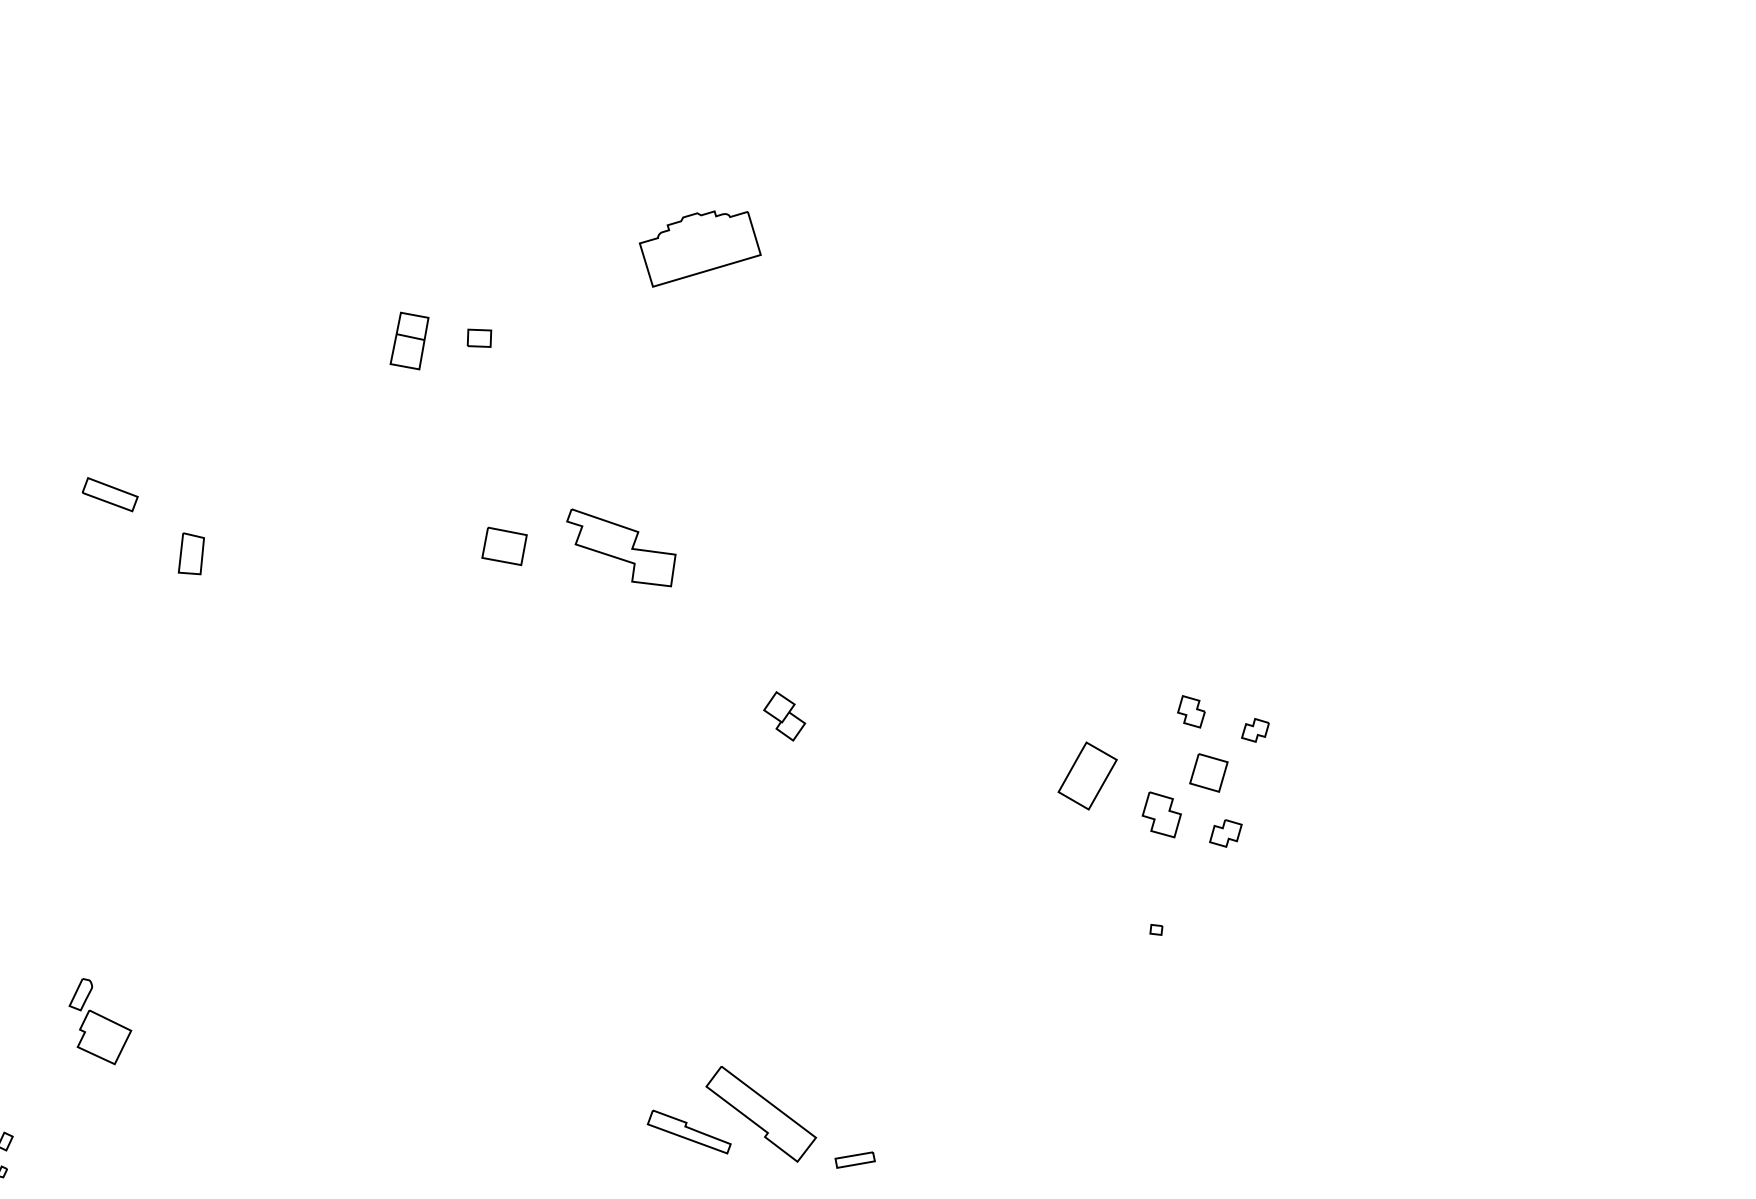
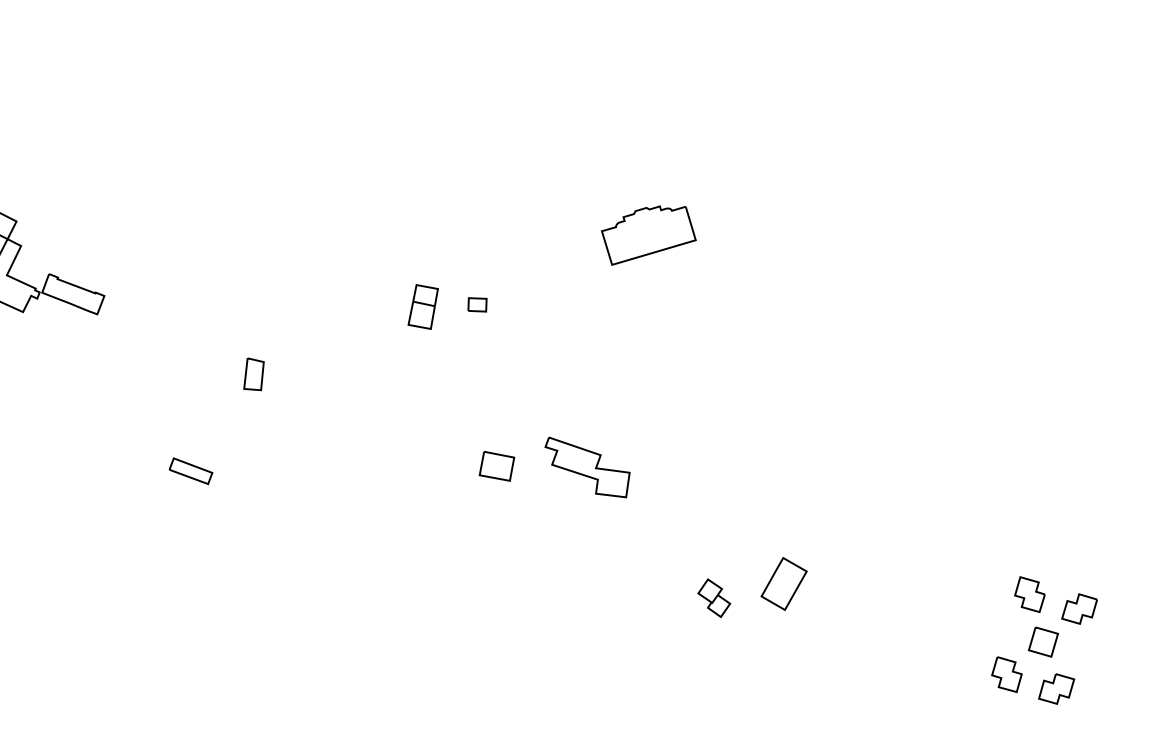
part: (109, 494) -> (190, 471), moved
part: (190, 553) -> (253, 374), moved
part: (1191, 711) -> (1029, 594), size x1.43
part: (1255, 730) -> (1079, 609), size x1.67
part: (1087, 775) -> (784, 583), moved
part: (1225, 833) -> (1056, 689), size x1.43

